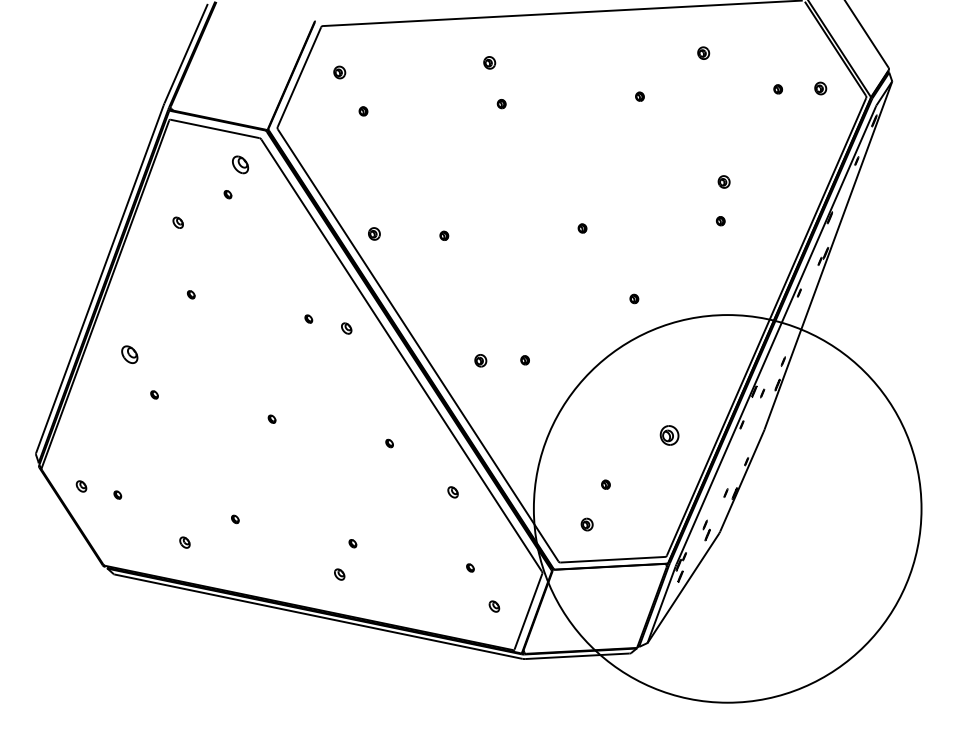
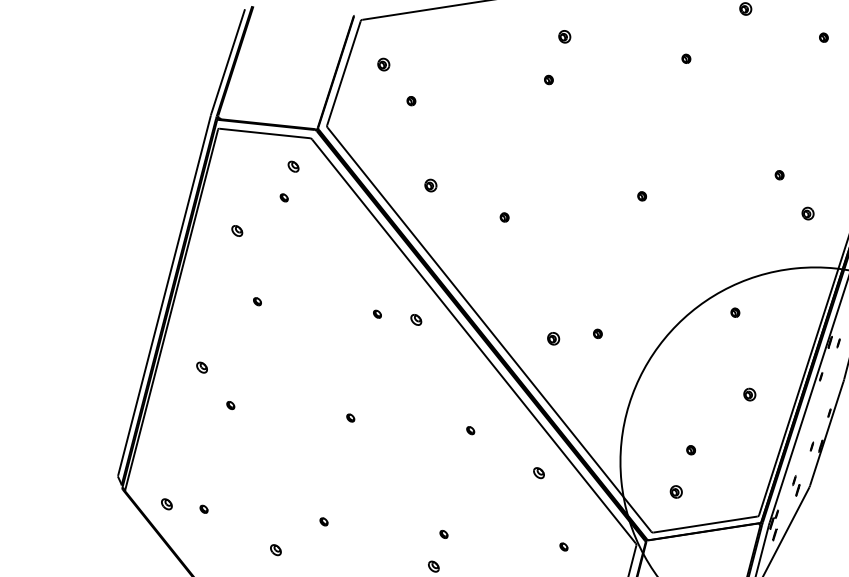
part: (489, 62) -> (564, 36), moved
part: (239, 164) -> (292, 166), size x0.62
part: (723, 181) -> (807, 213), moved
part: (374, 233) -> (430, 185), moved
part: (634, 298) -> (735, 312), moved
part: (129, 354) -> (201, 367), size x0.62
part: (669, 435) -> (749, 394), size x0.62

